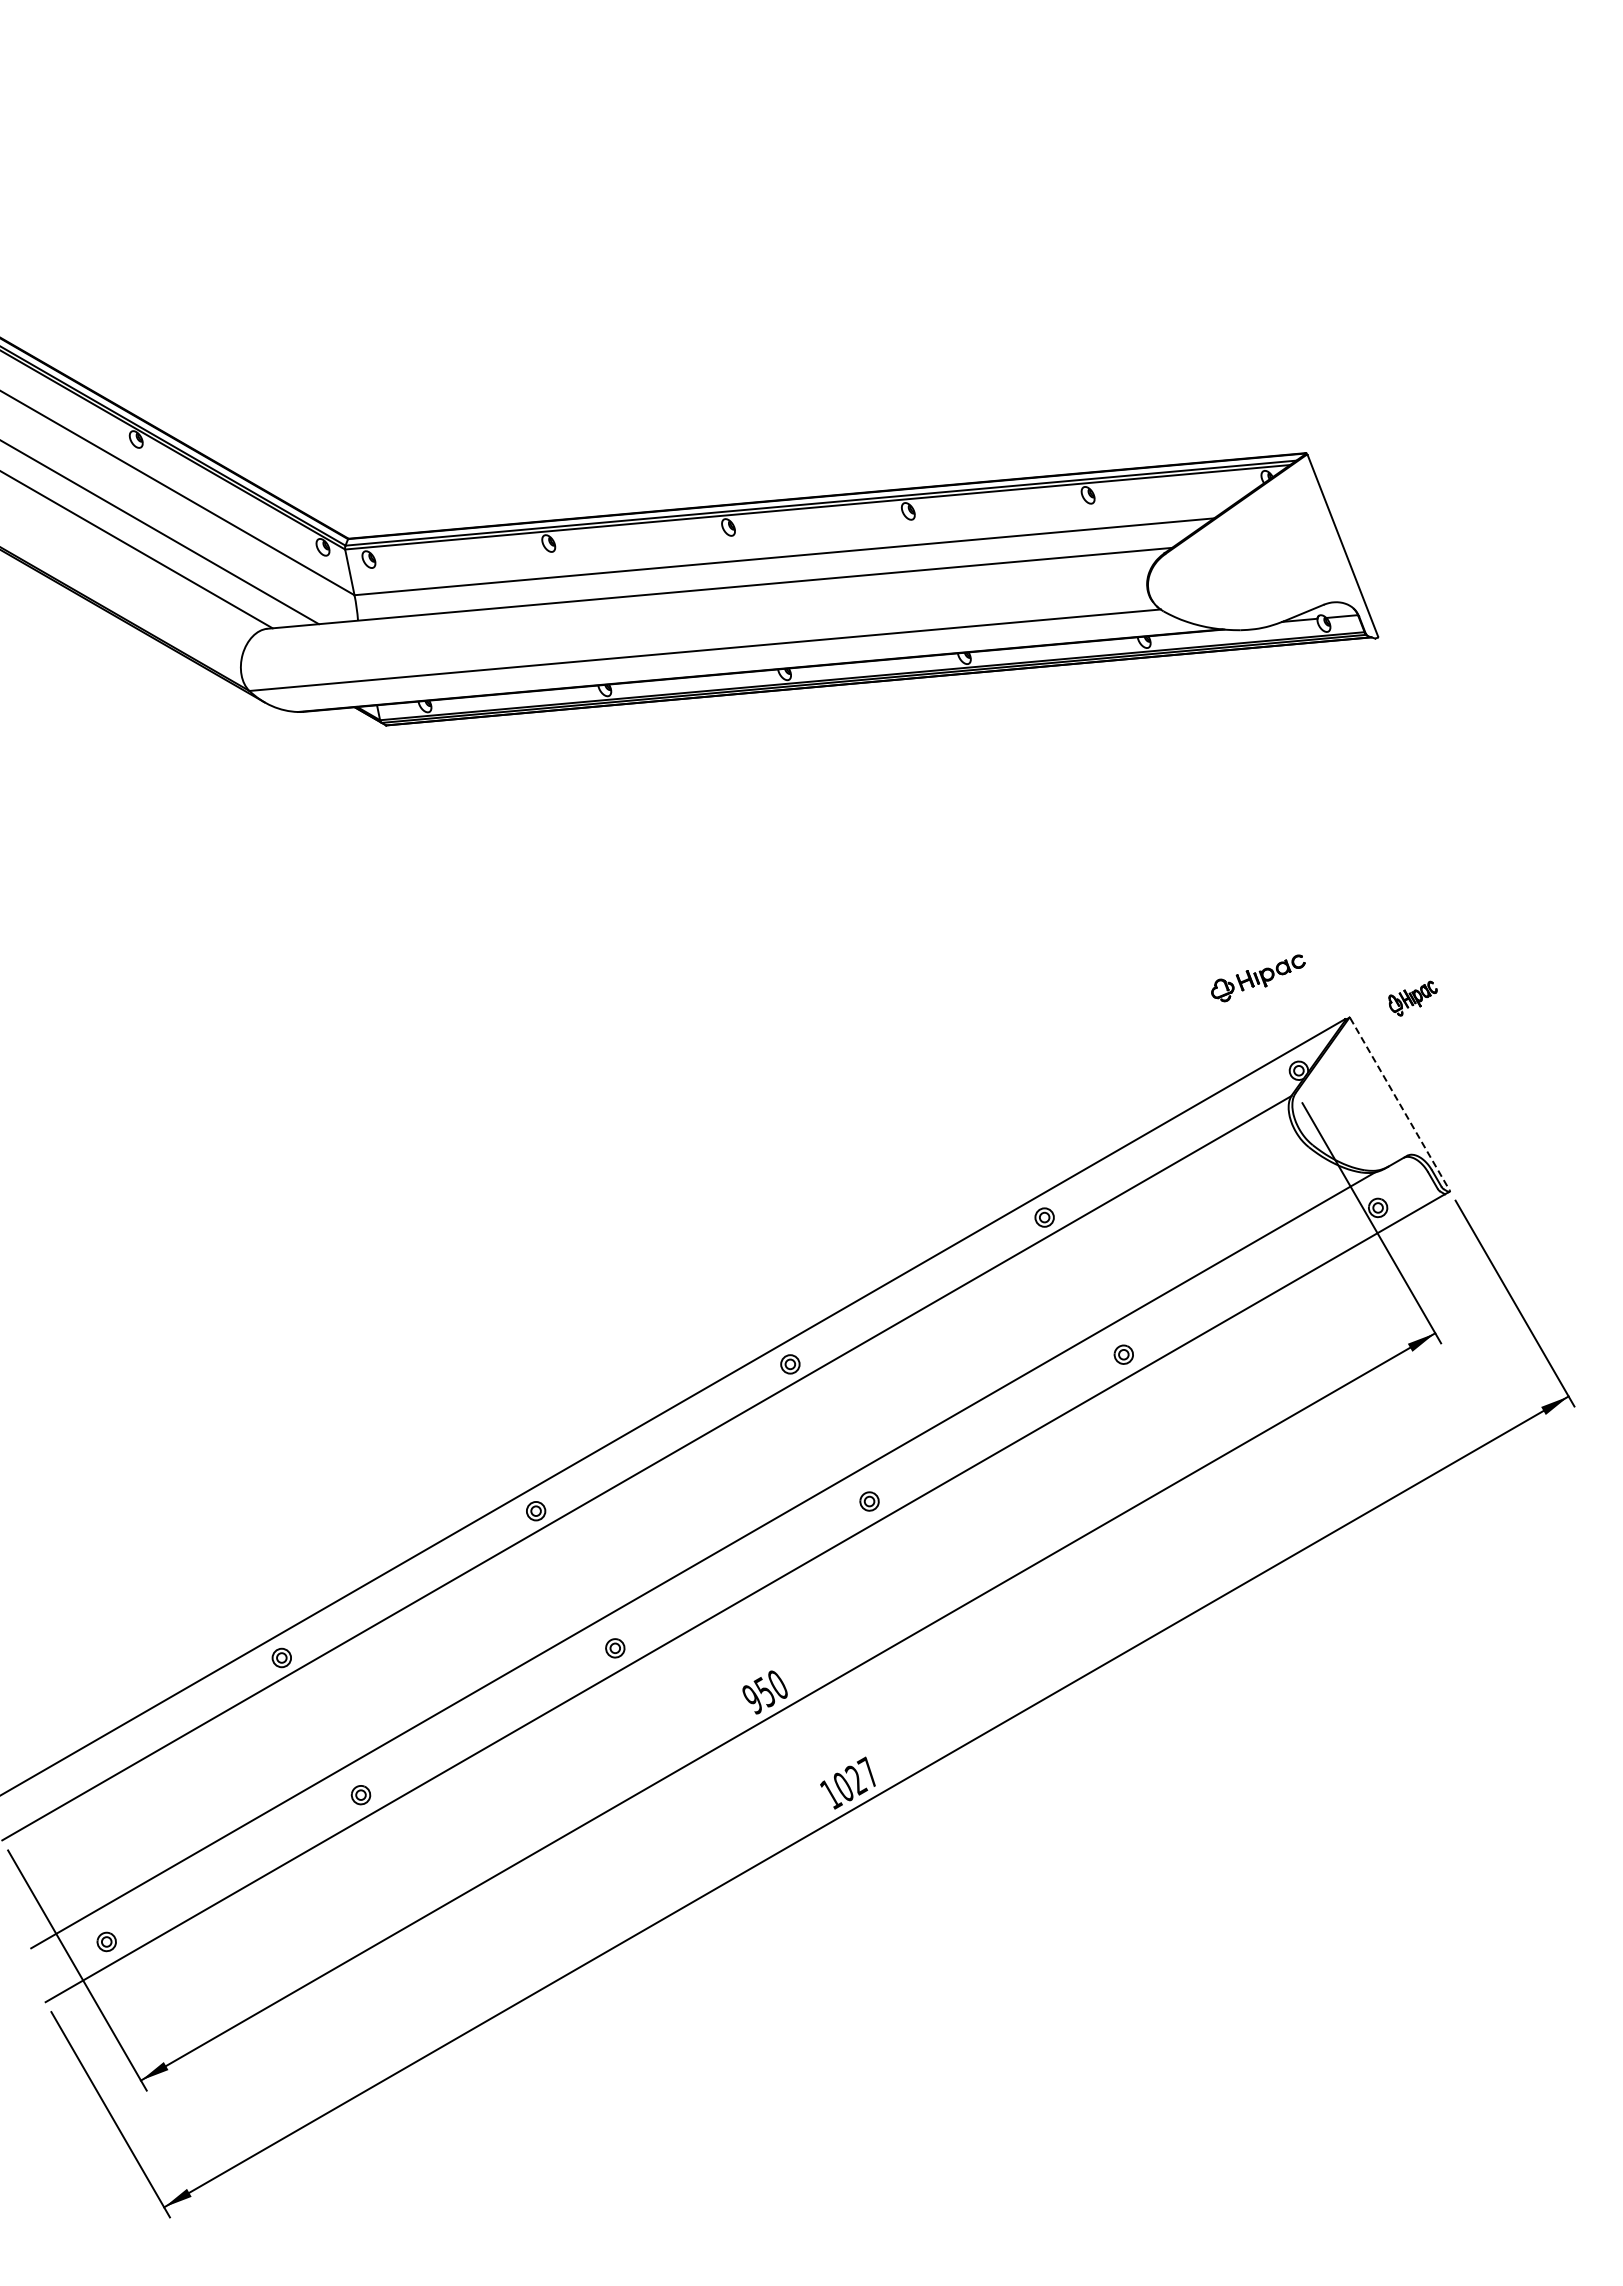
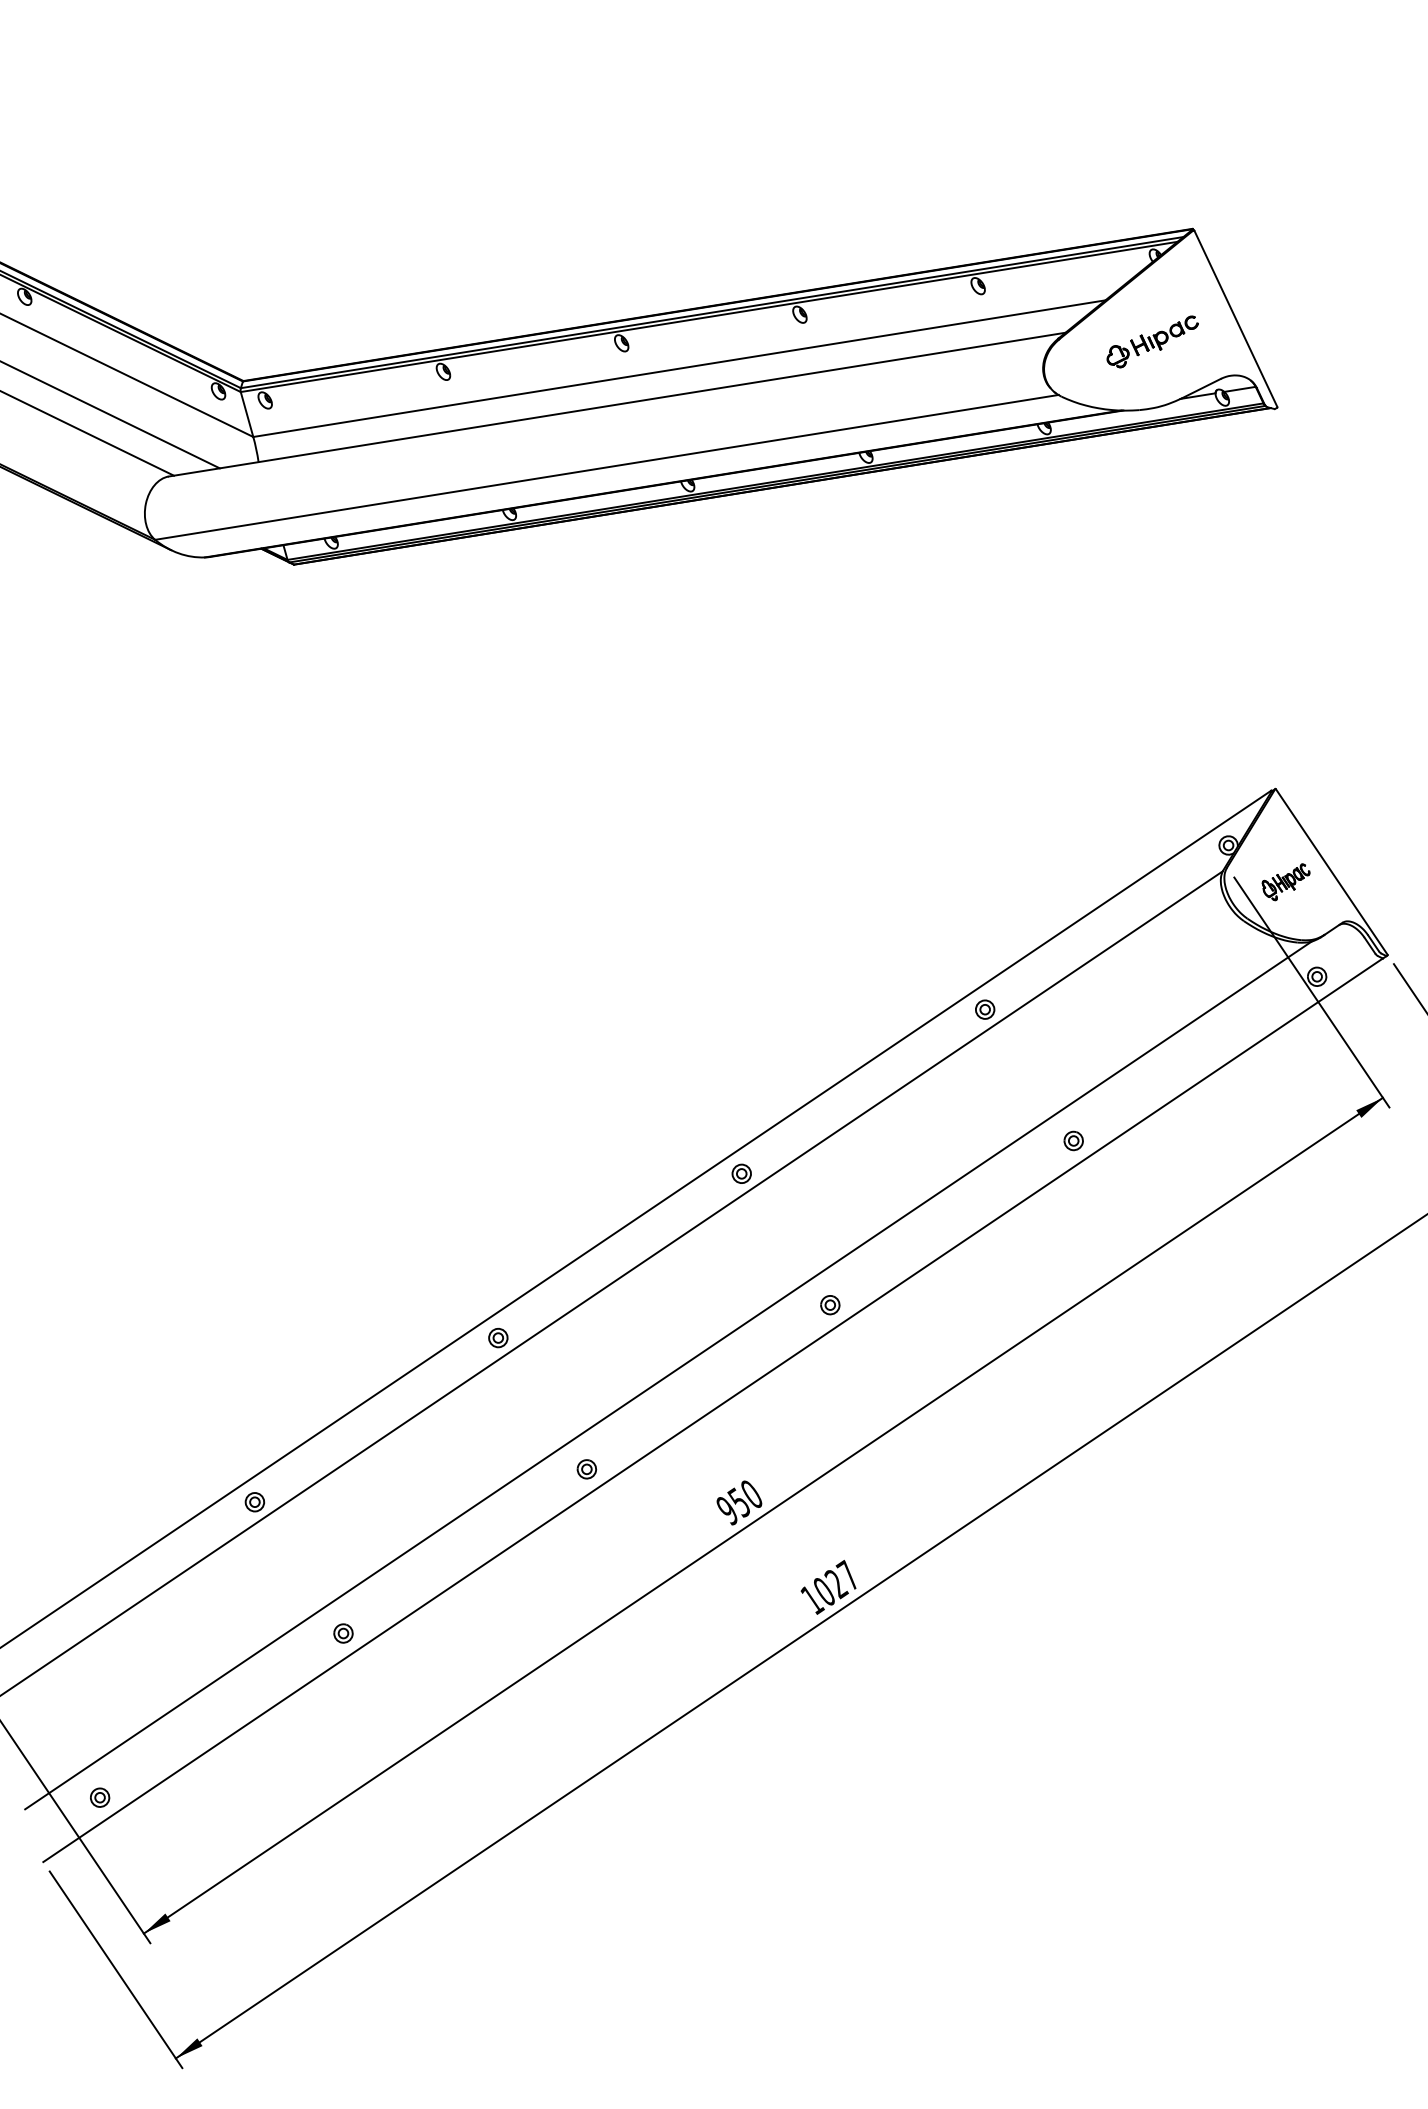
part: (1258, 978) -> (1152, 342), moved
part: (1412, 998) -> (1285, 882), moved
line: (1400, 1104) -> (1332, 872), dashed -> solid

